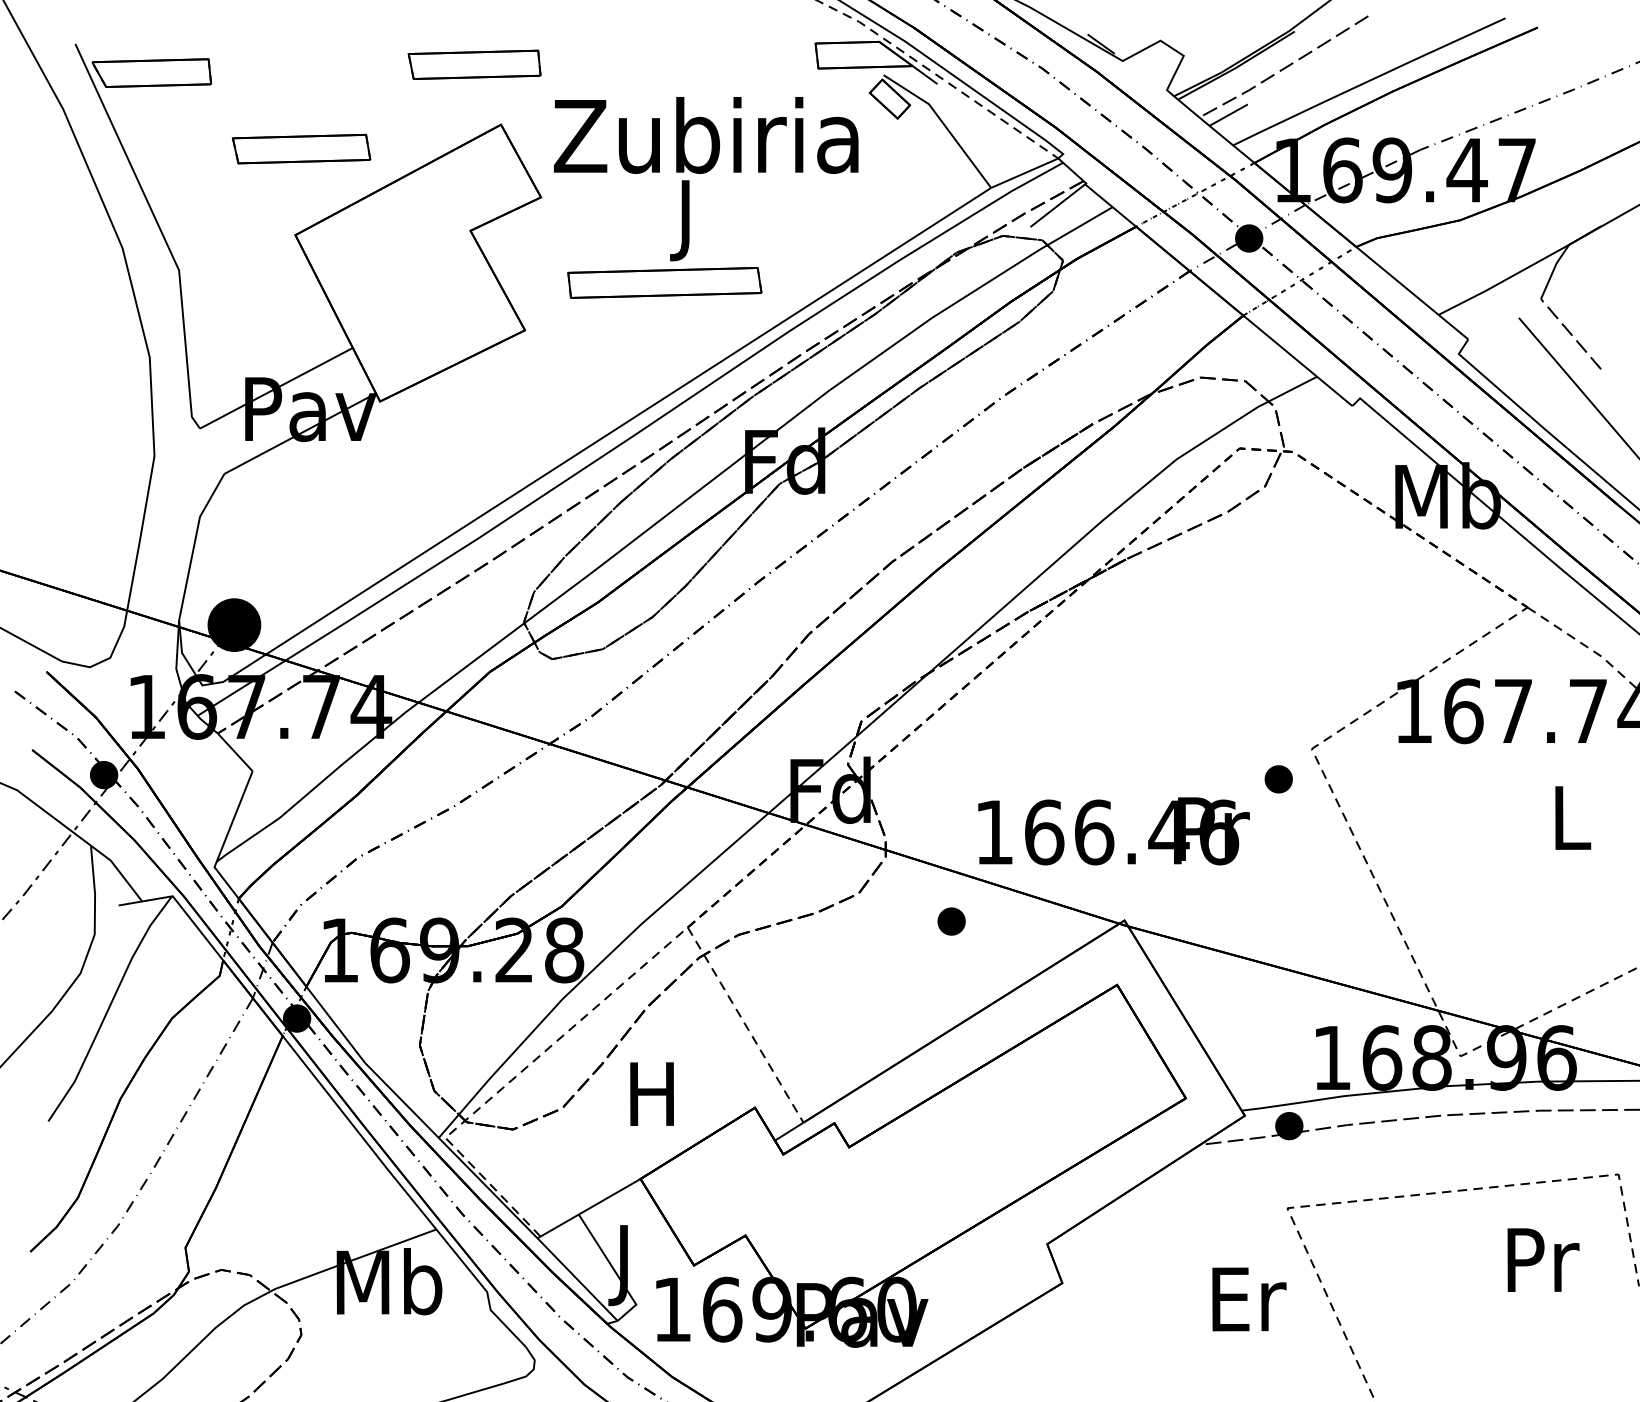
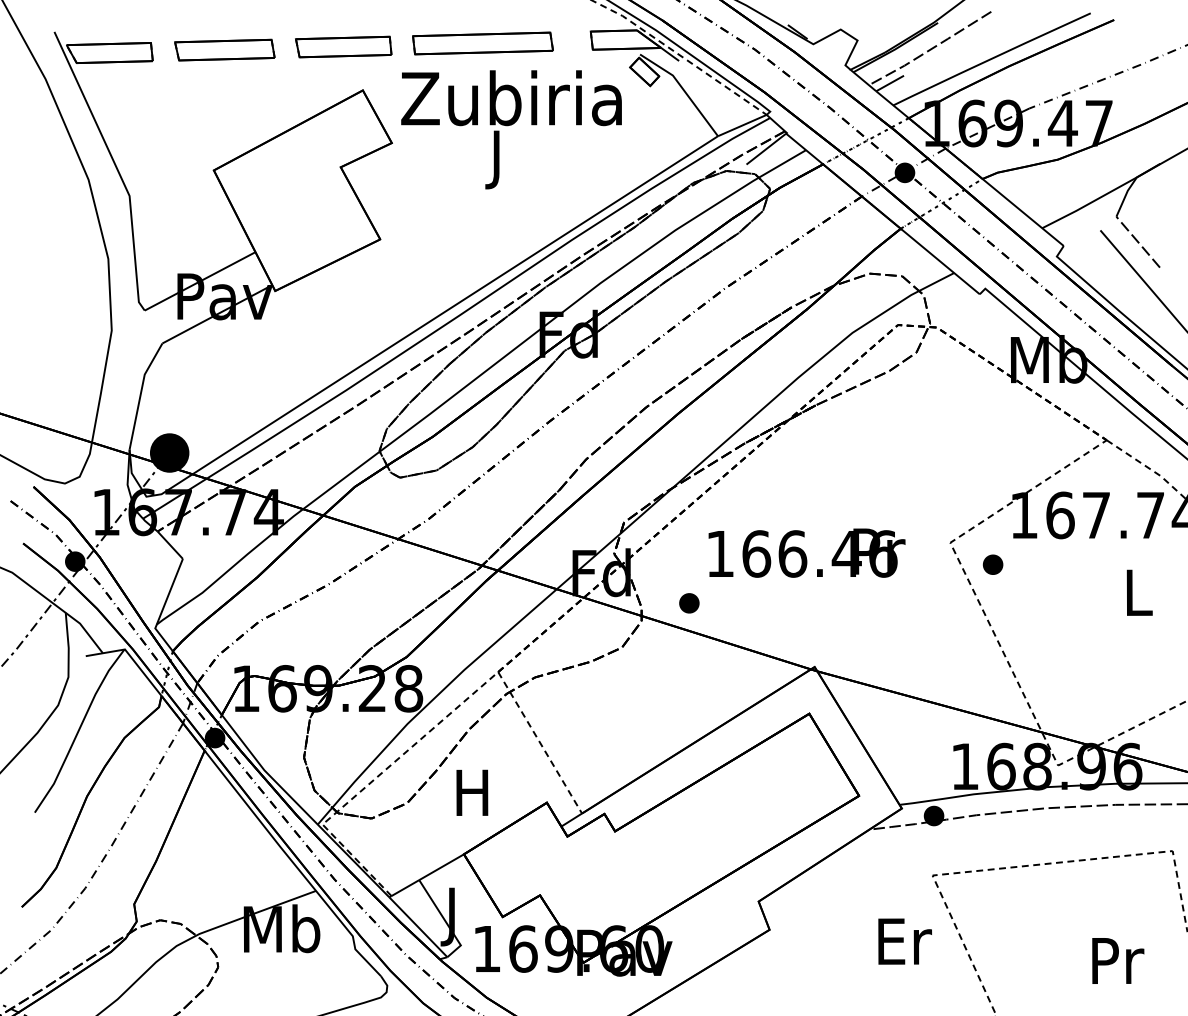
part: (301, 148) -> (224, 49), moved
part: (664, 282) -> (482, 43), moved
part: (1278, 779) -> (992, 564), moved
text: (1113, 831) -> (806, 553), moved
part: (951, 921) -> (689, 603), moved
text: (1543, 1259) -> (1118, 960), moved

